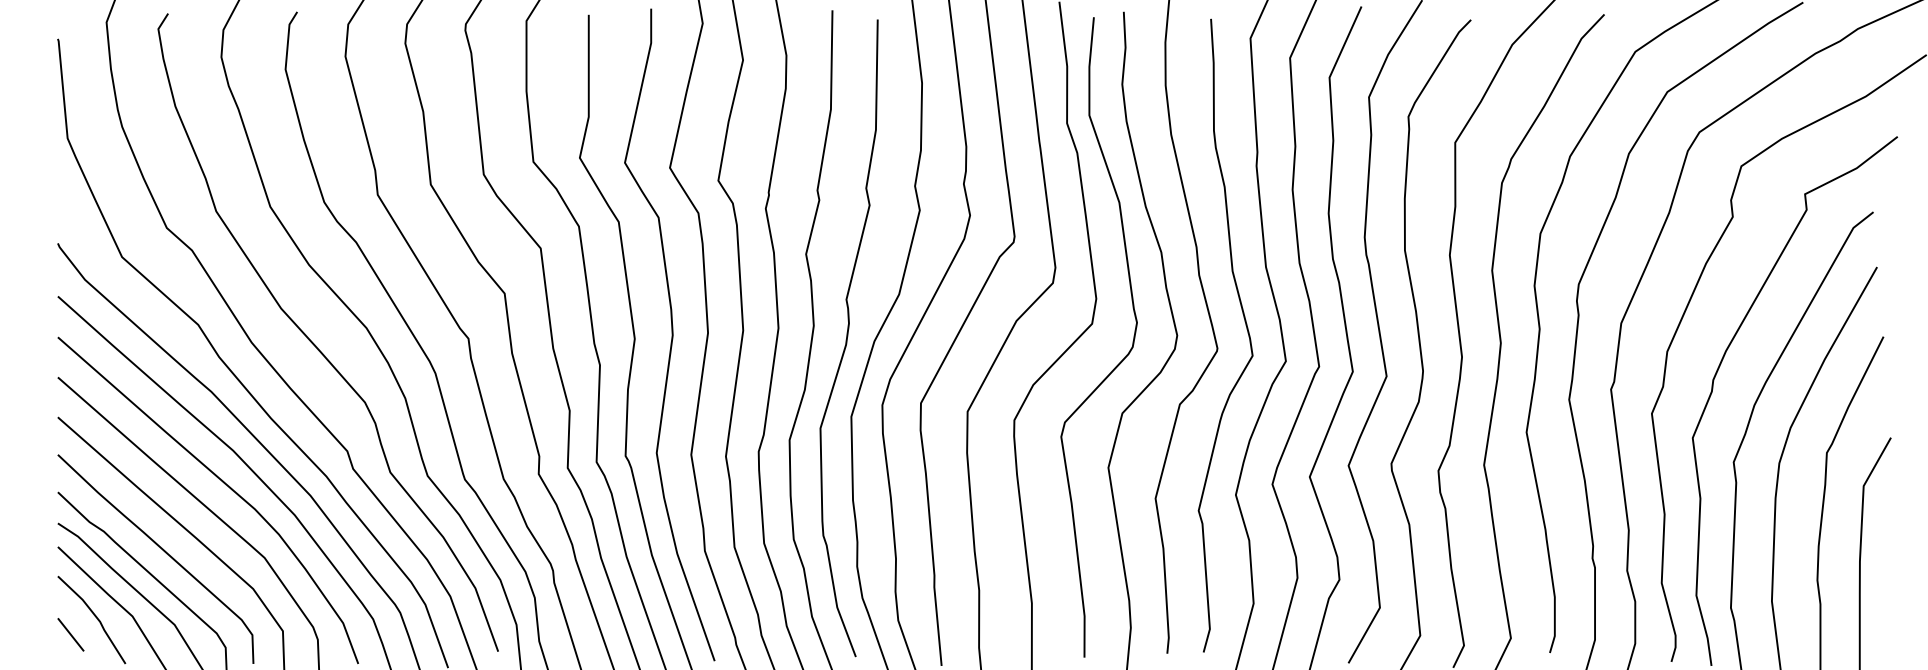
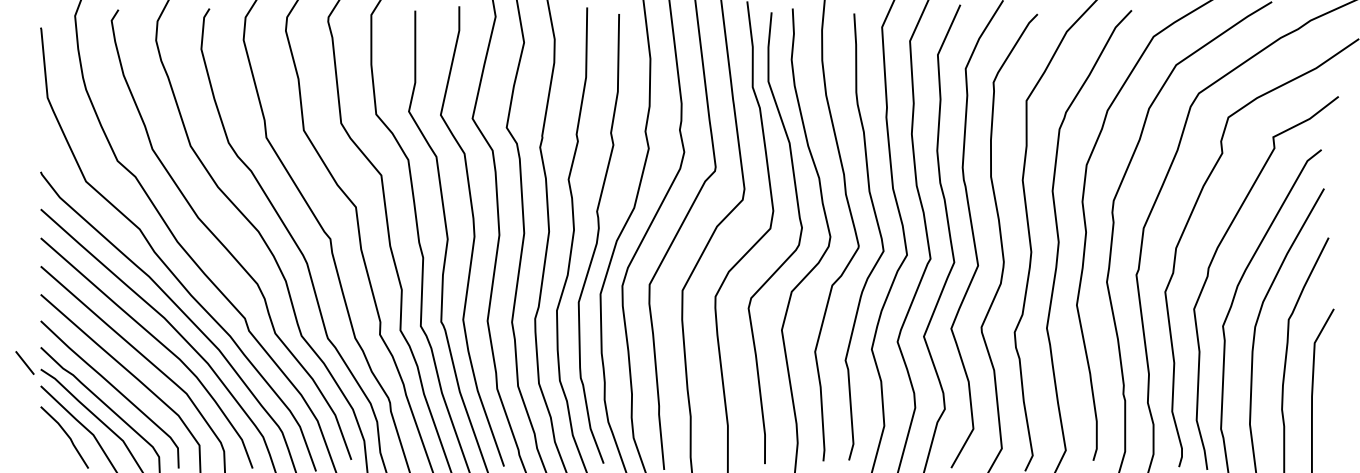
line: (70, 634) -> (24, 362), moved

